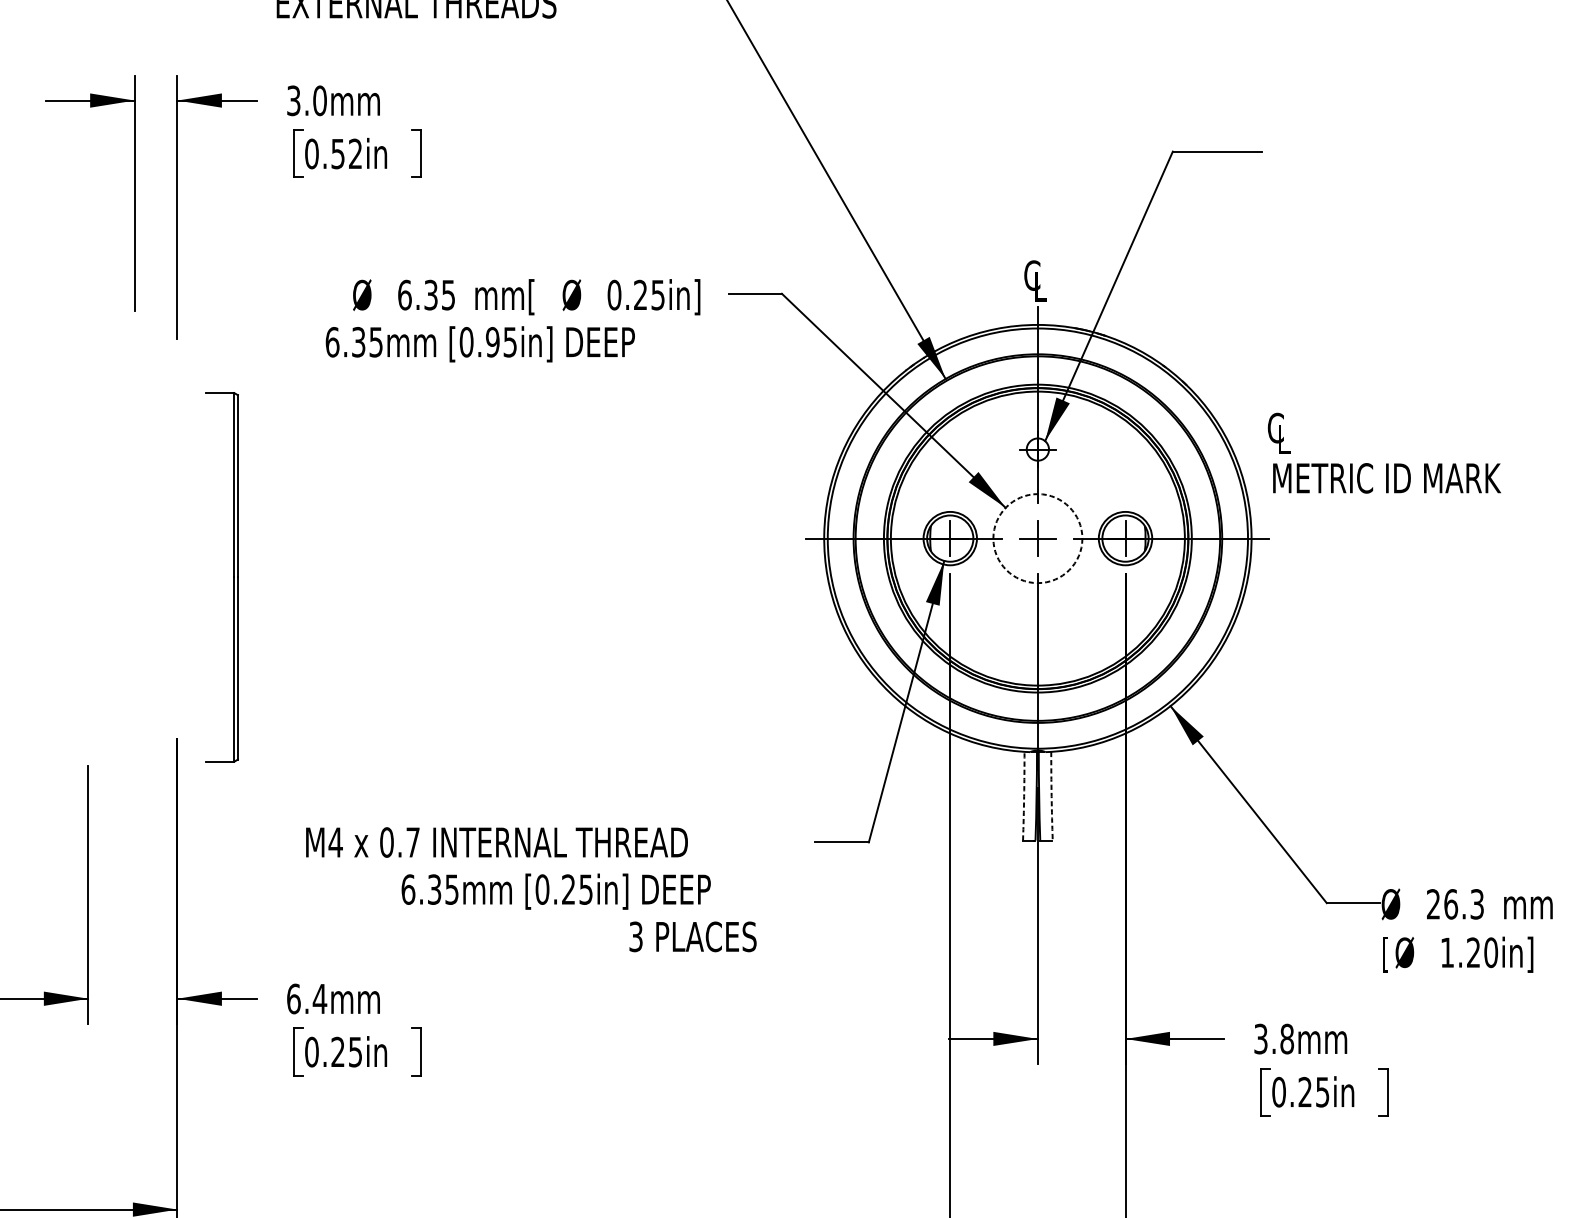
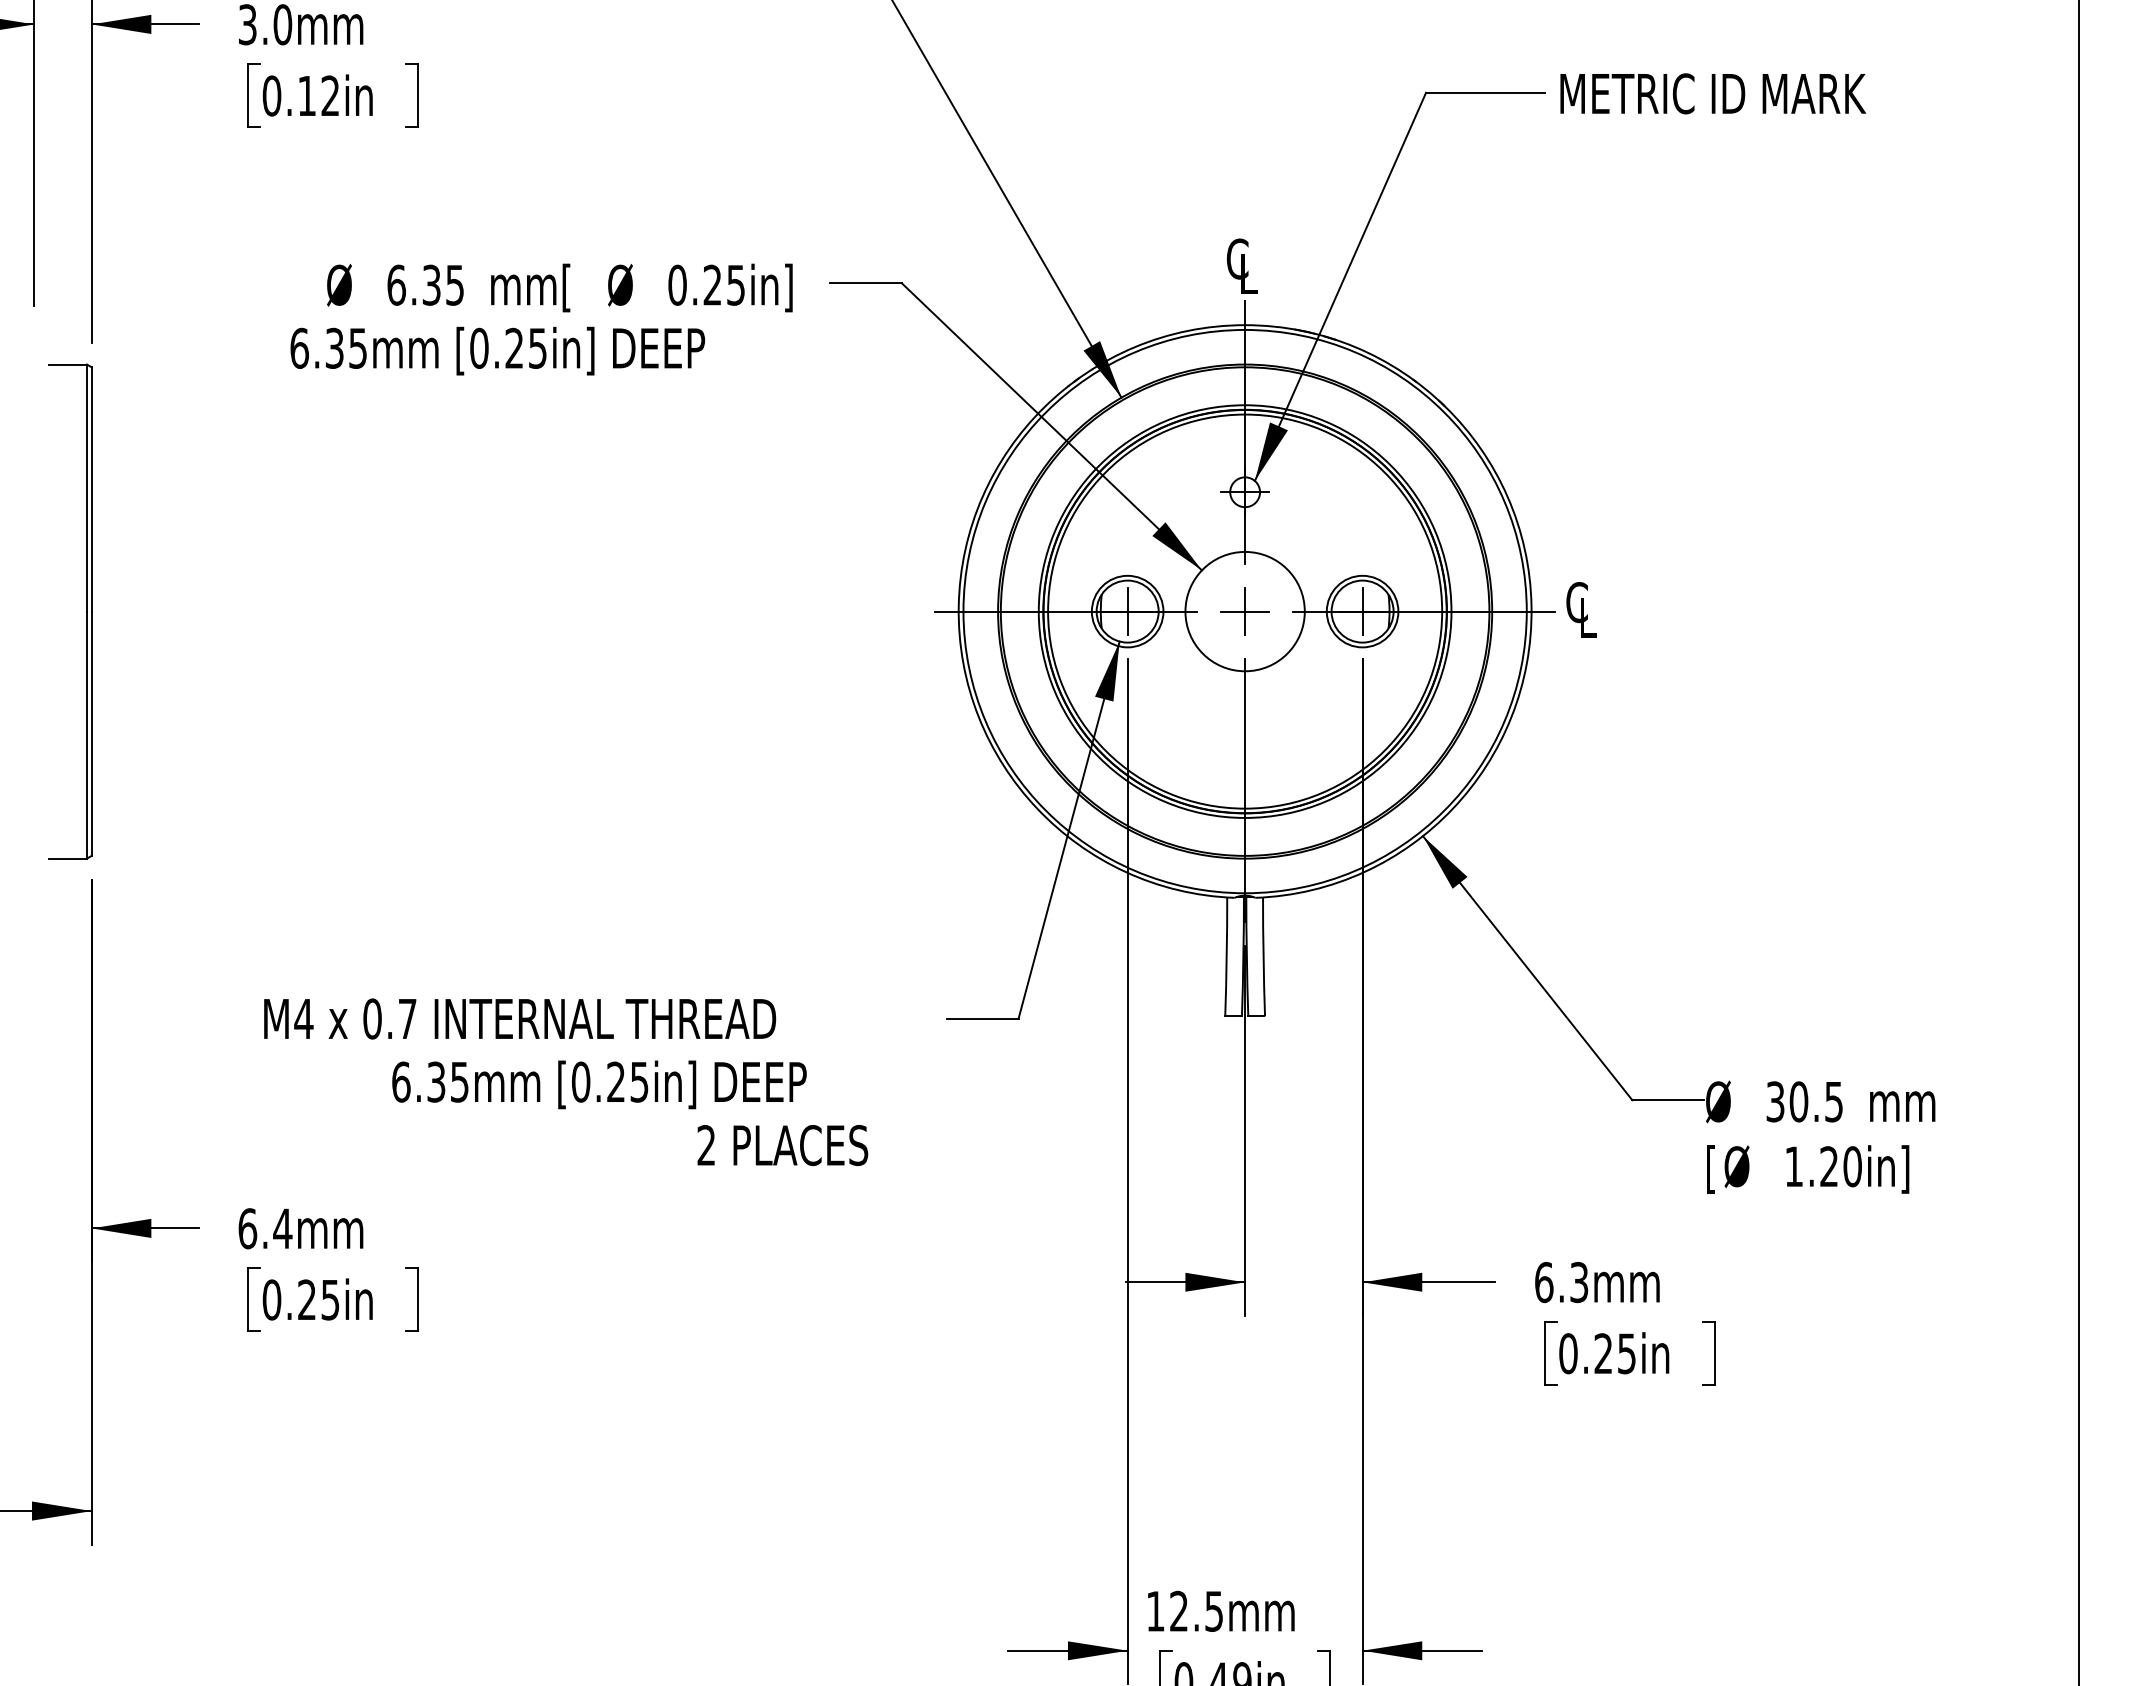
text: (337, 154) -> (306, 96), 0.52in -> 0.12in
text: (492, 341) -> (514, 347), [0.95in] -> [0.25in]
text: (1279, 433) -> (1581, 609), moved
text: (1387, 478) -> (1713, 93), moved
circle: (1037, 538) -> (1244, 611), dashed -> solid
part: (233, 577) -> (86, 611), moved
arc: (1023, 795) -> (1226, 956), dashed -> solid
arc: (1051, 795) -> (1263, 956), dashed -> solid
text: (1455, 904) -> (1804, 1101), 26.3 -> 30.5
text: (636, 936) -> (706, 1145), 3 -> 2
text: (1273, 1039) -> (1561, 1282), 3.8mm -> 6.3mm

